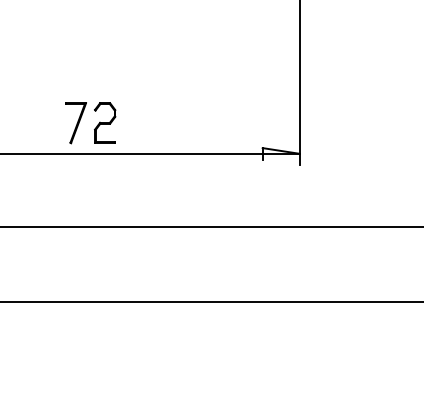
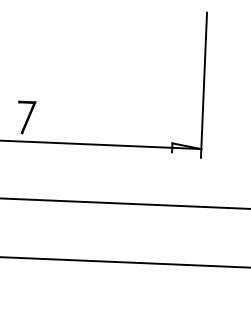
part: (105, 122) -> (49, 118), removed

